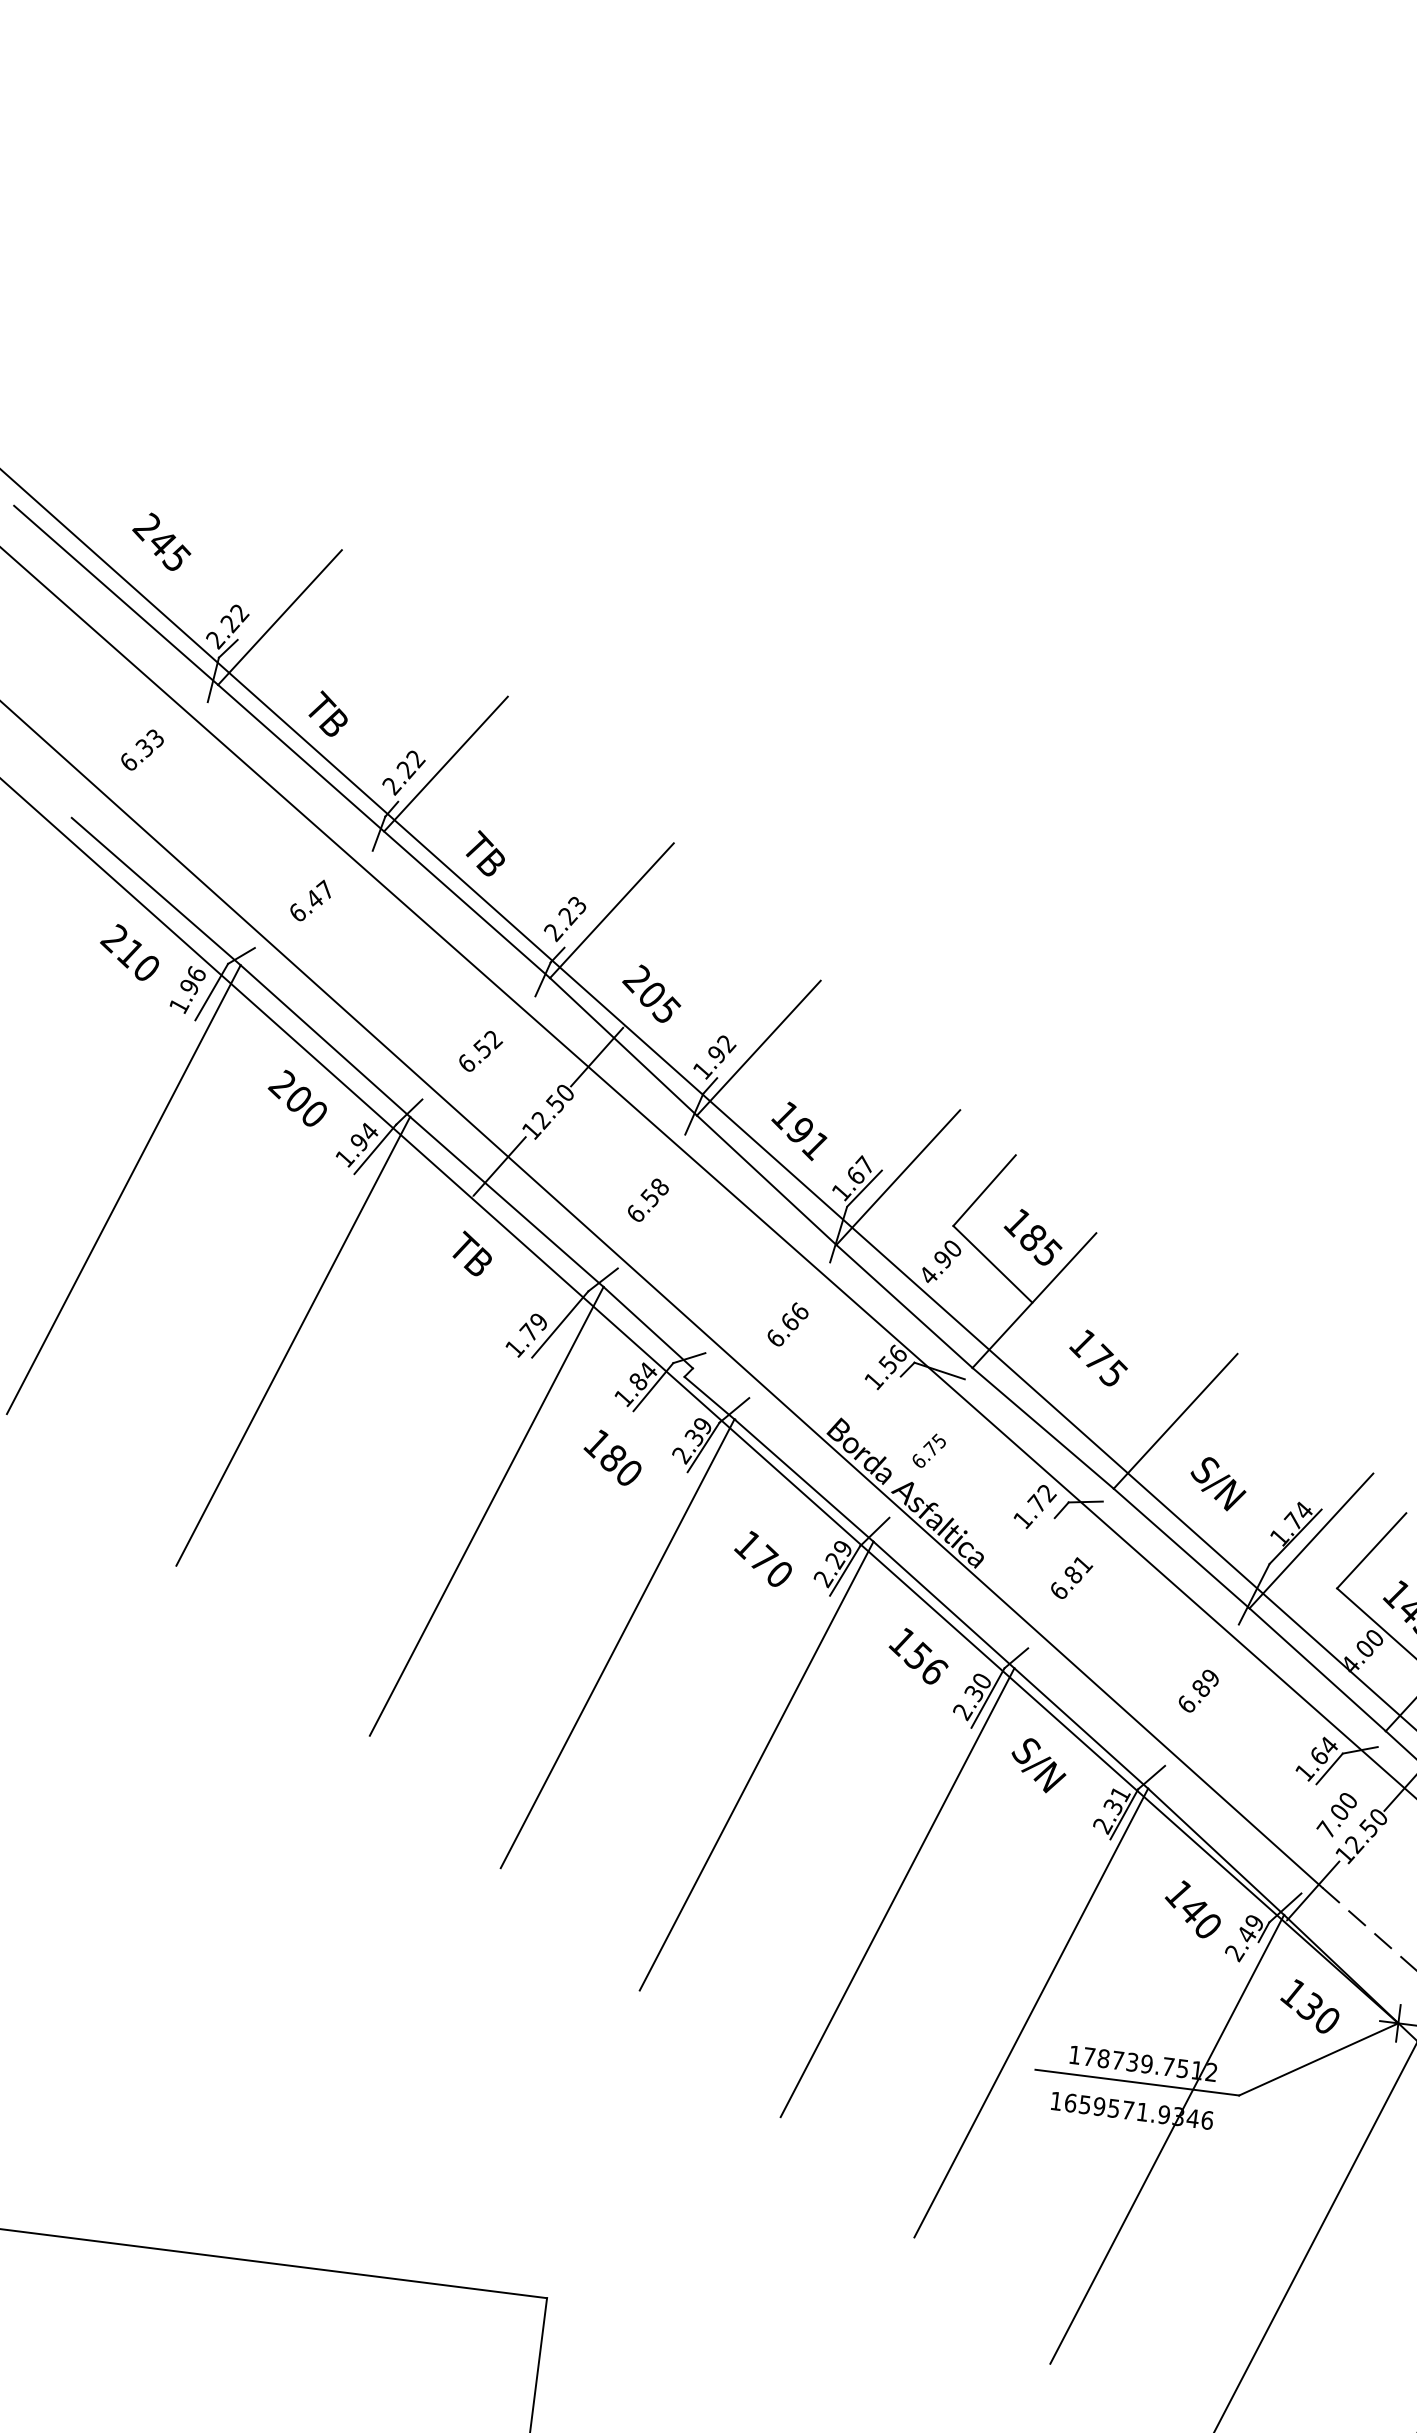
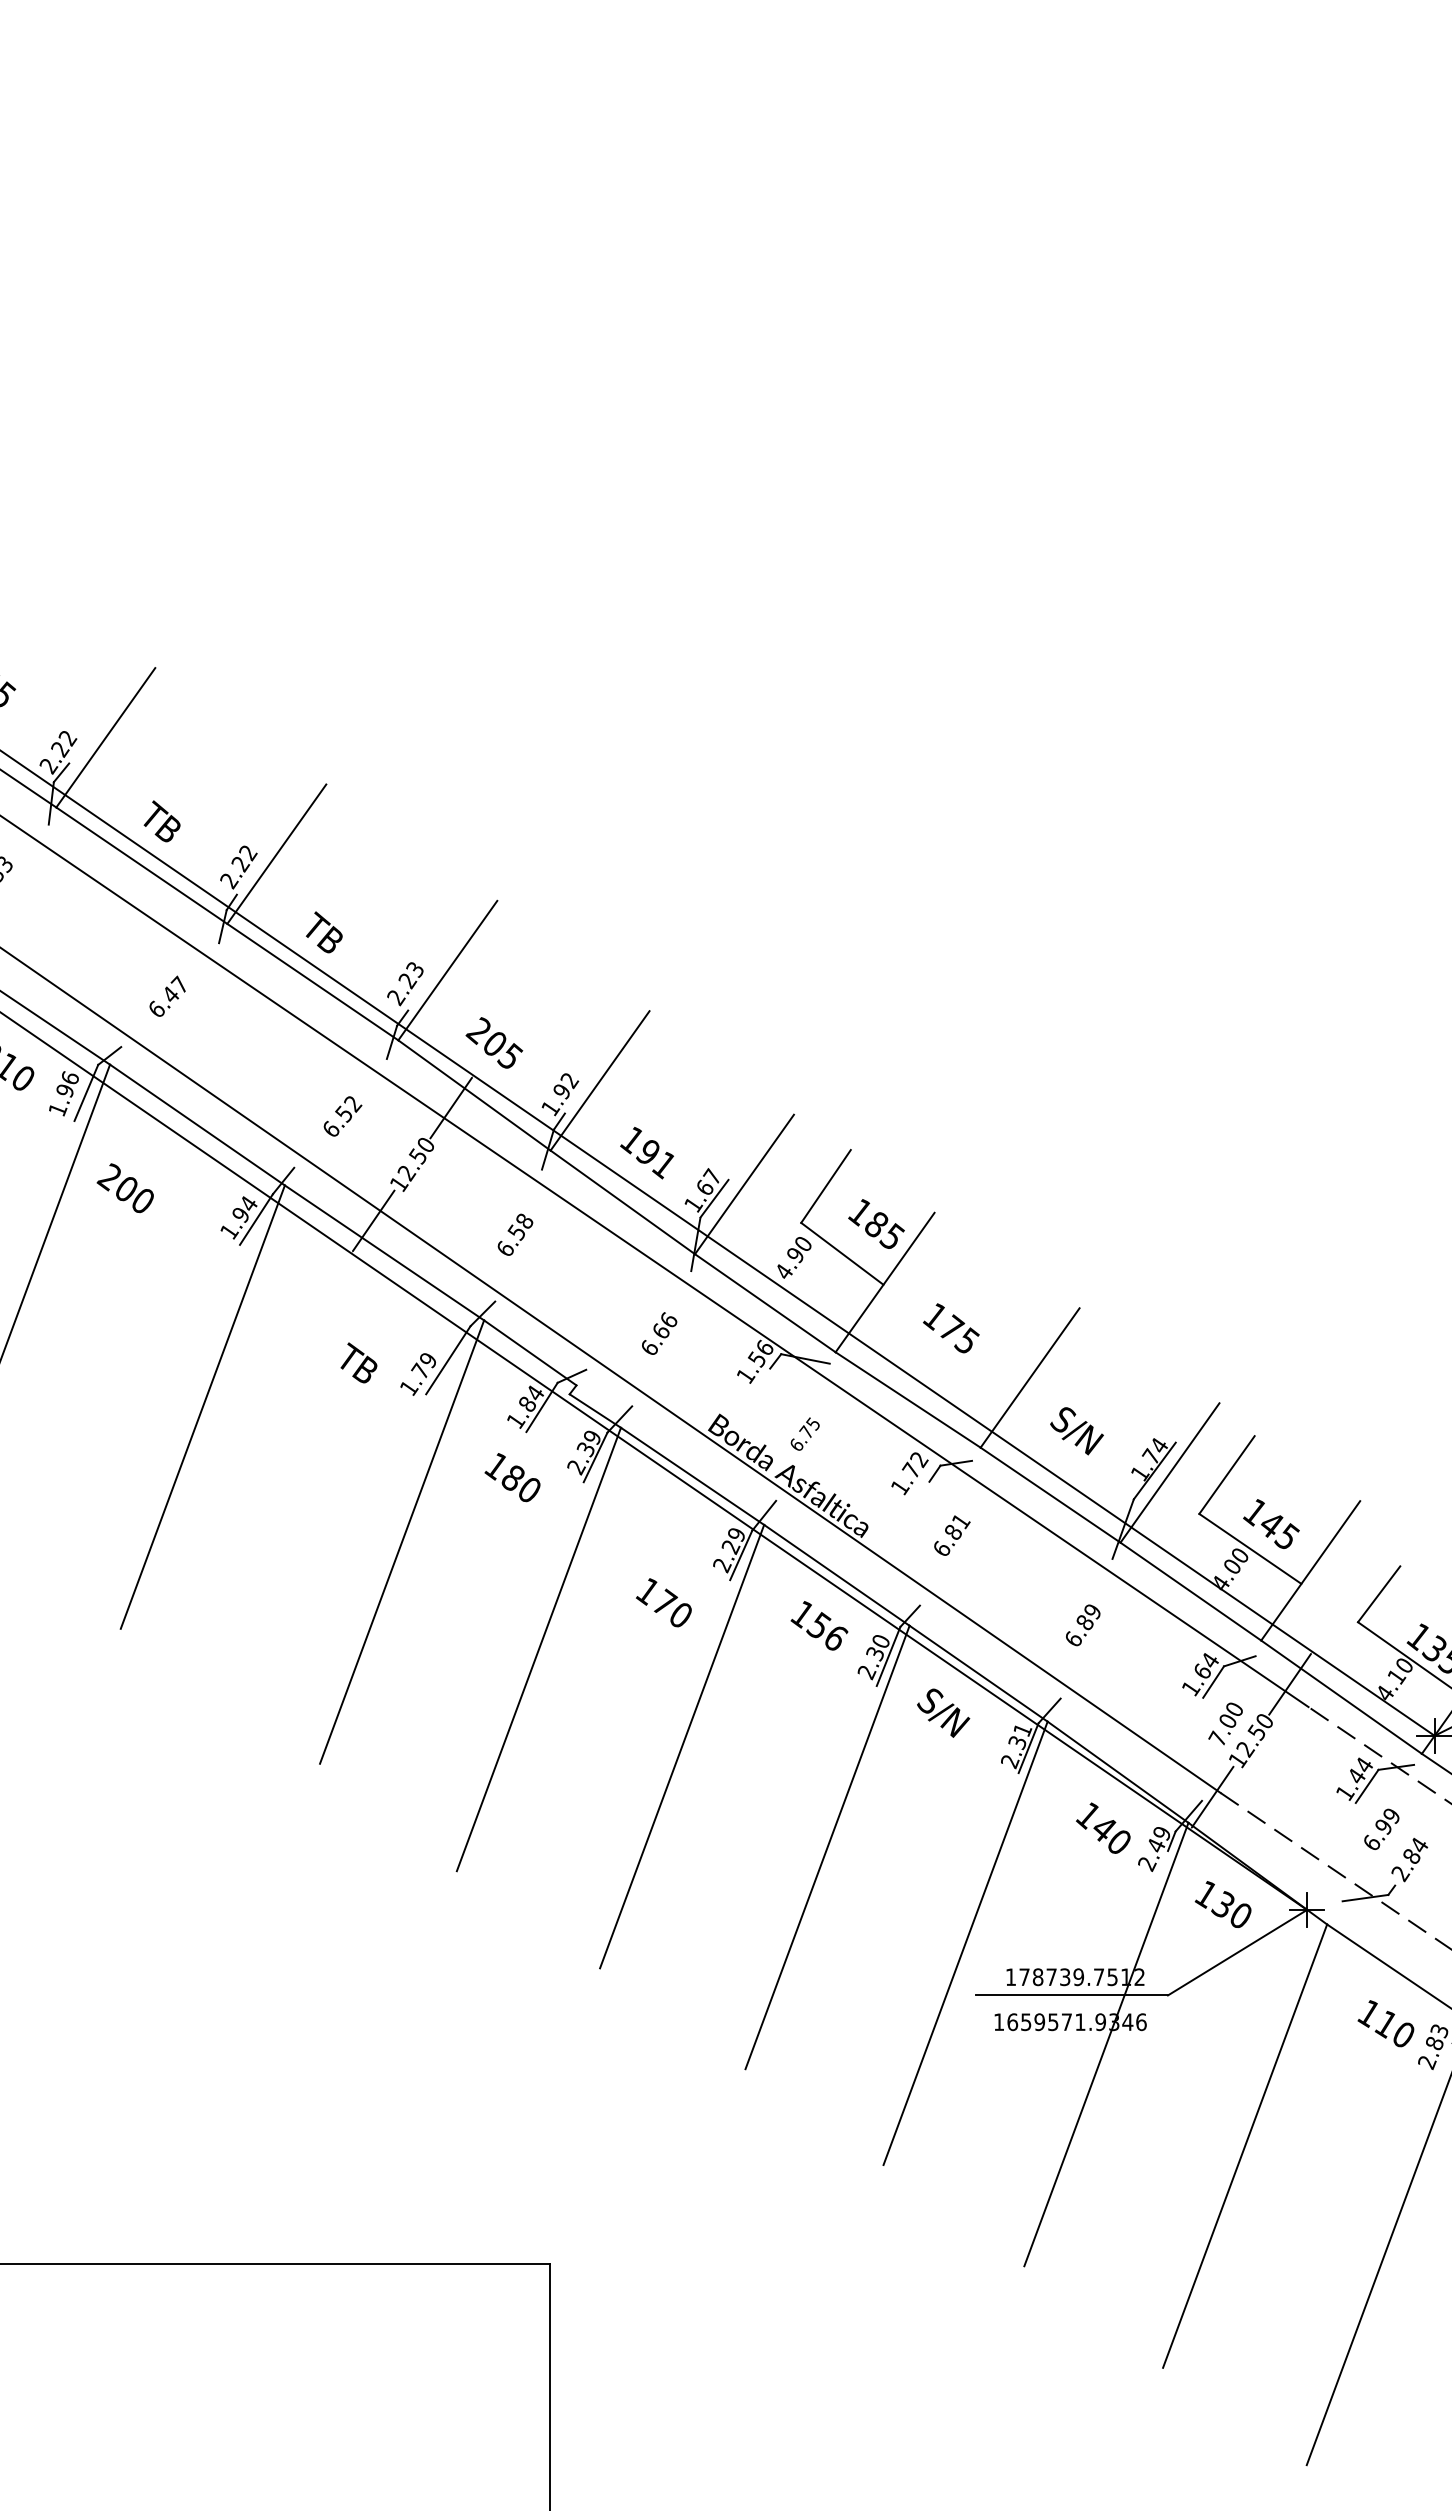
text: (296, 1098) -> (124, 1188), moved
text: (472, 1253) -> (358, 1362), moved
text: (762, 1558) -> (663, 1602), moved

